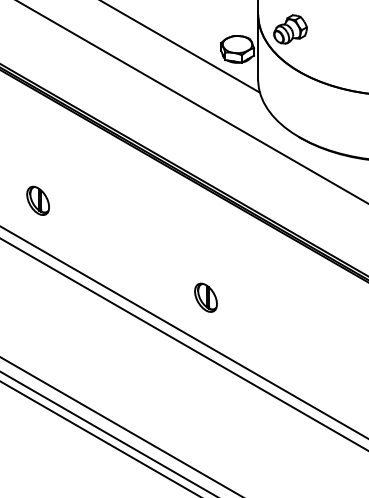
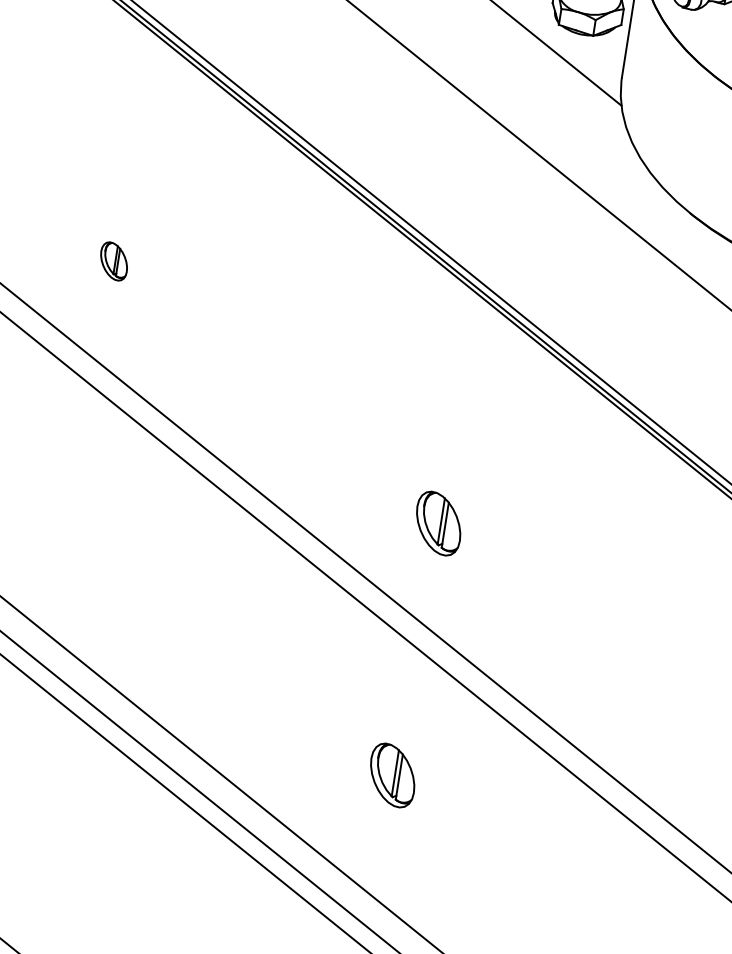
part: (37, 200) -> (112, 260), size x0.6
part: (202, 416) -> (391, 774), added

